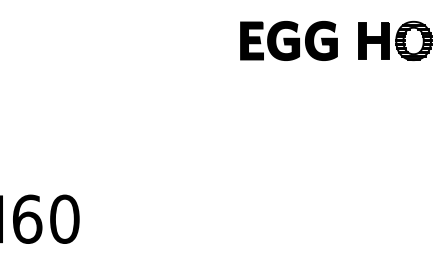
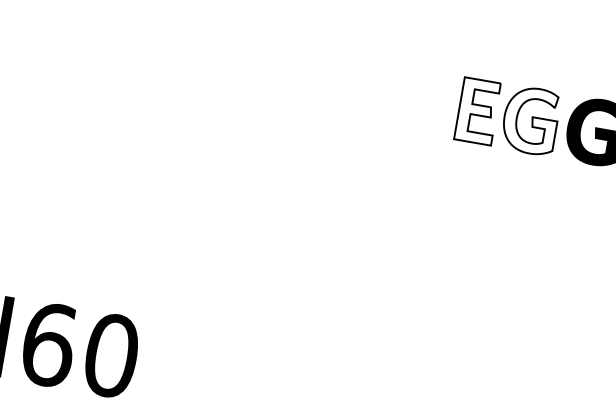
fill: (252, 40) -> (478, 110), removed
fill: (283, 40) -> (530, 119), removed

